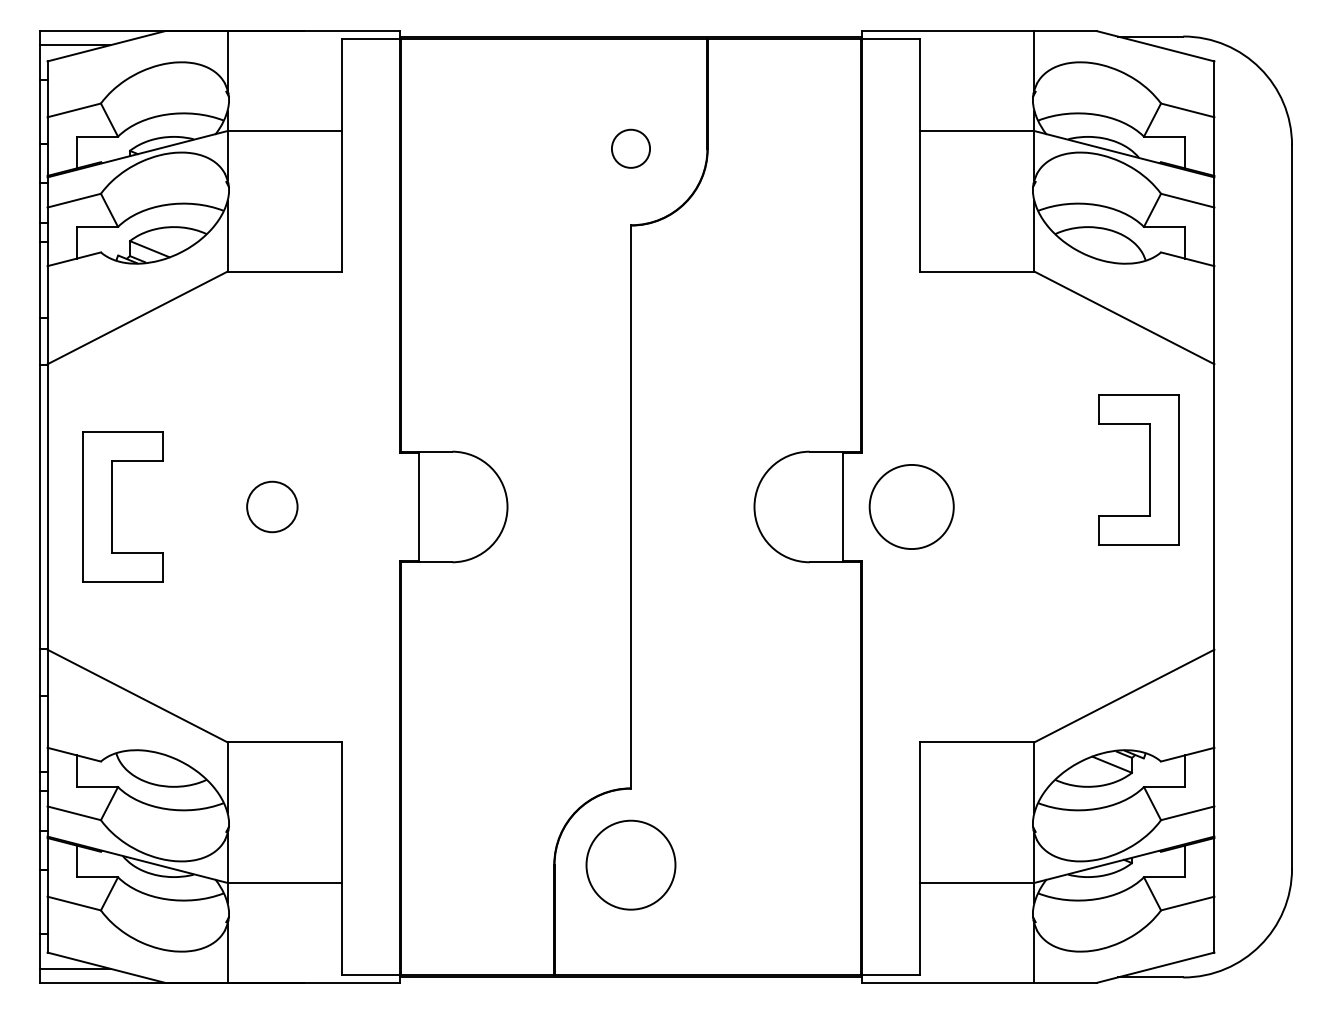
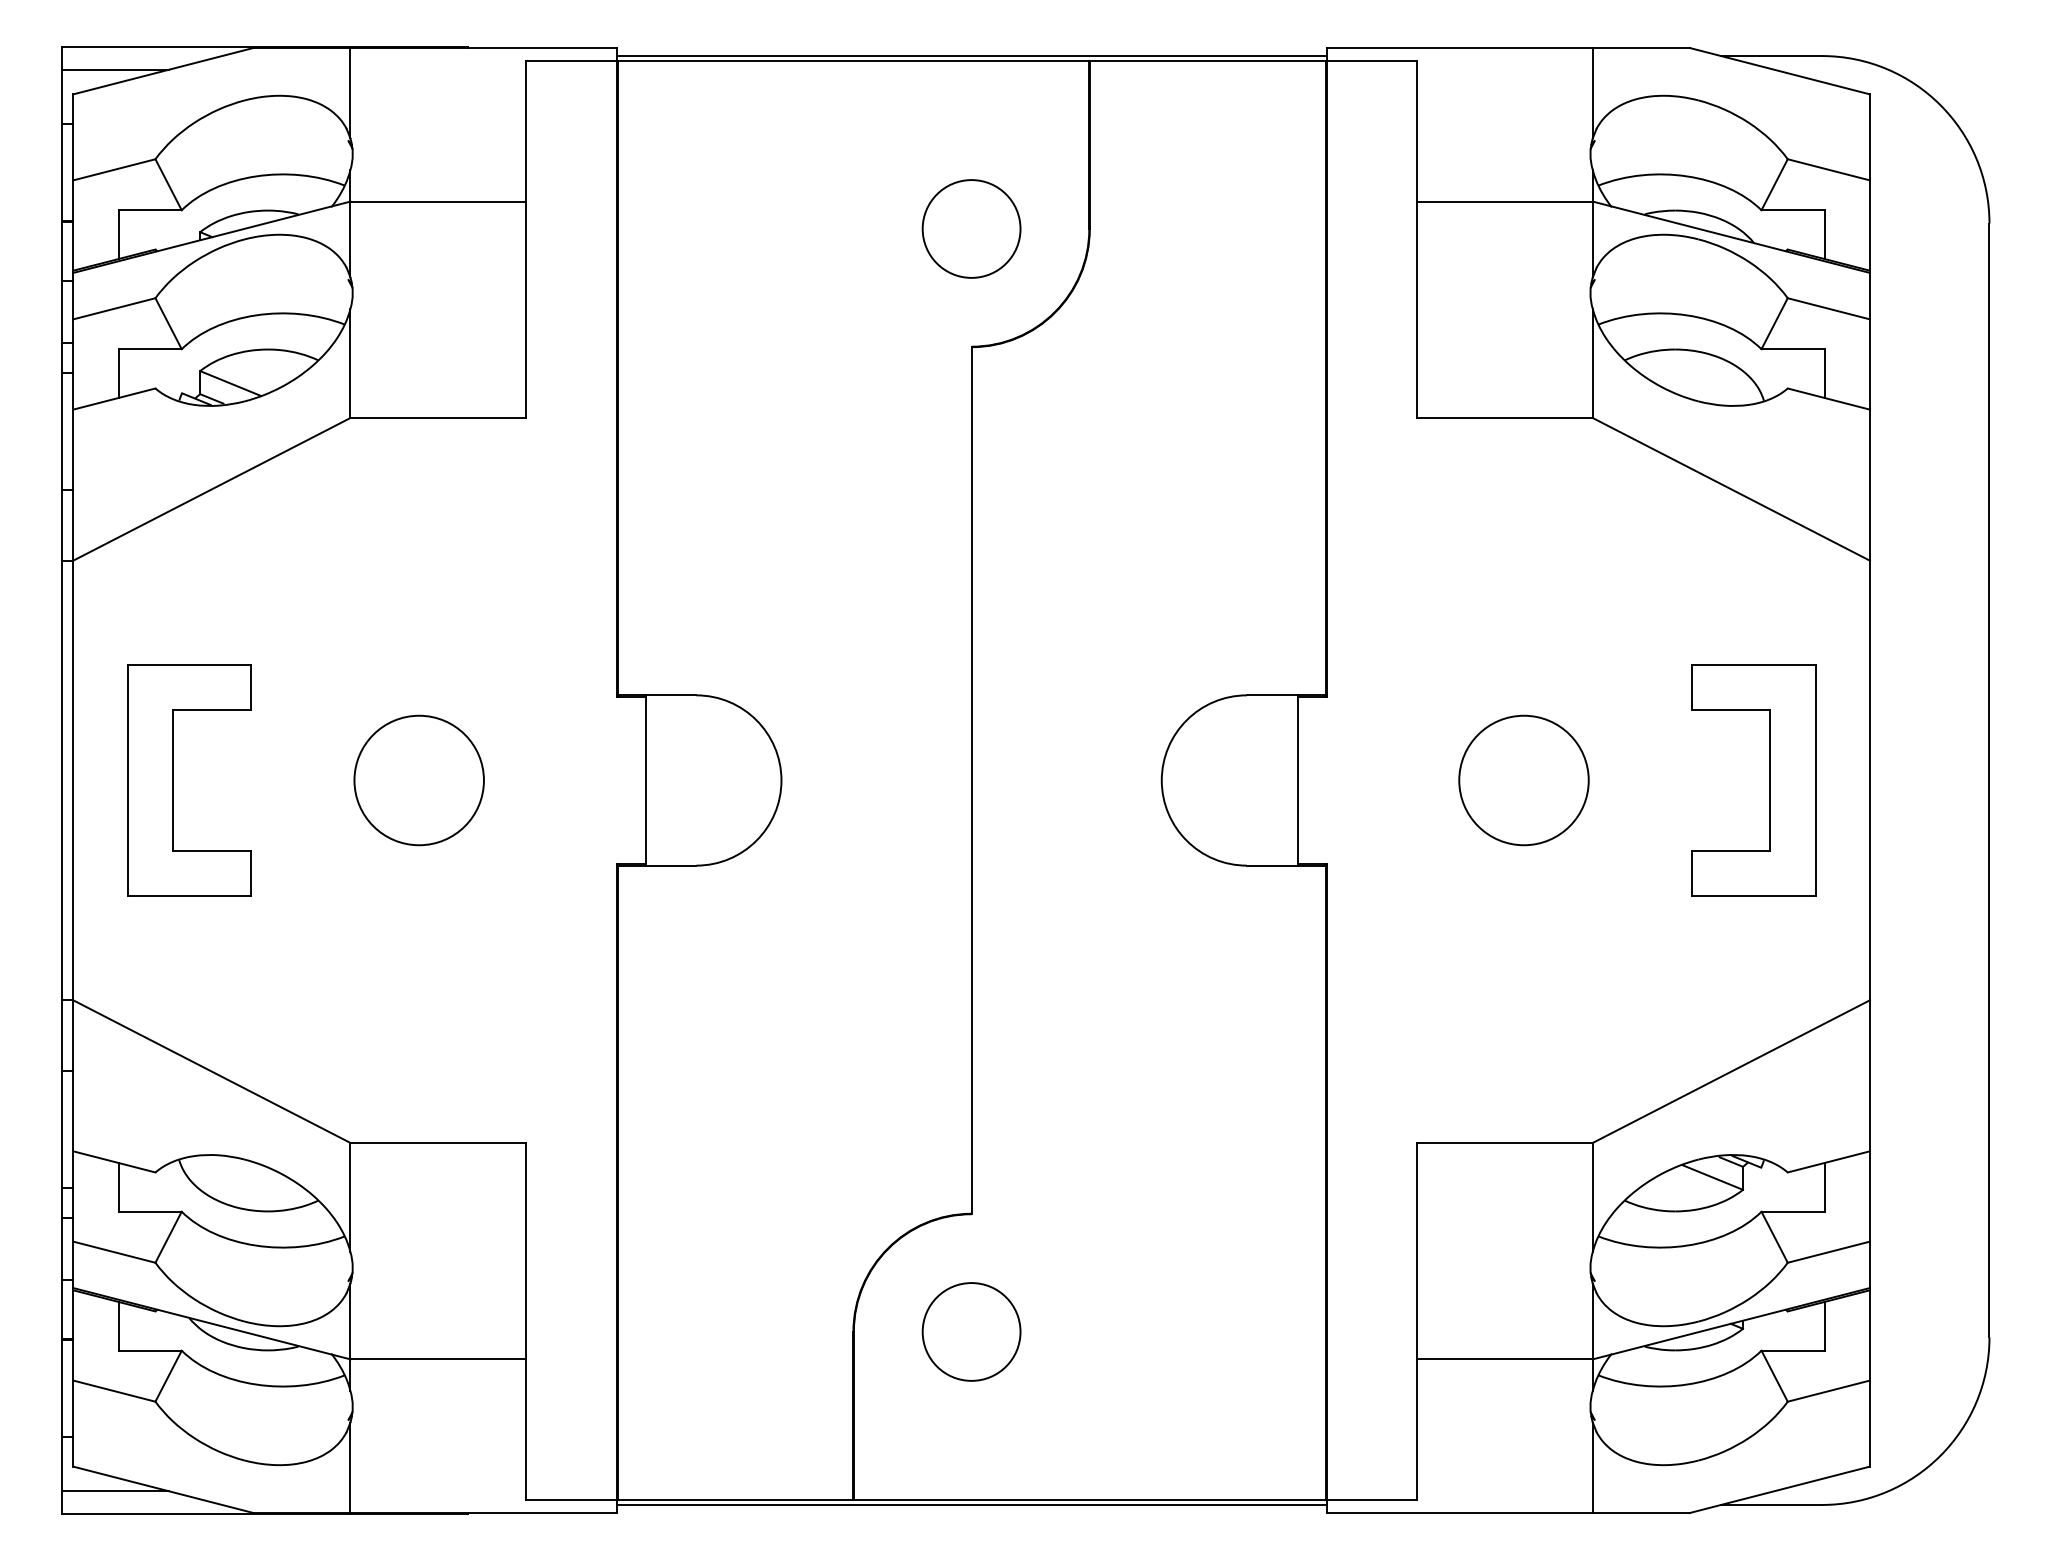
circle: (630, 148) -> (970, 228), size x1.67
part: (1149, 469) -> (1769, 779), moved
circle: (272, 506) -> (419, 779), size x1.67
circle: (911, 506) -> (1523, 779), moved
circle: (630, 864) -> (970, 1330), size x0.71

